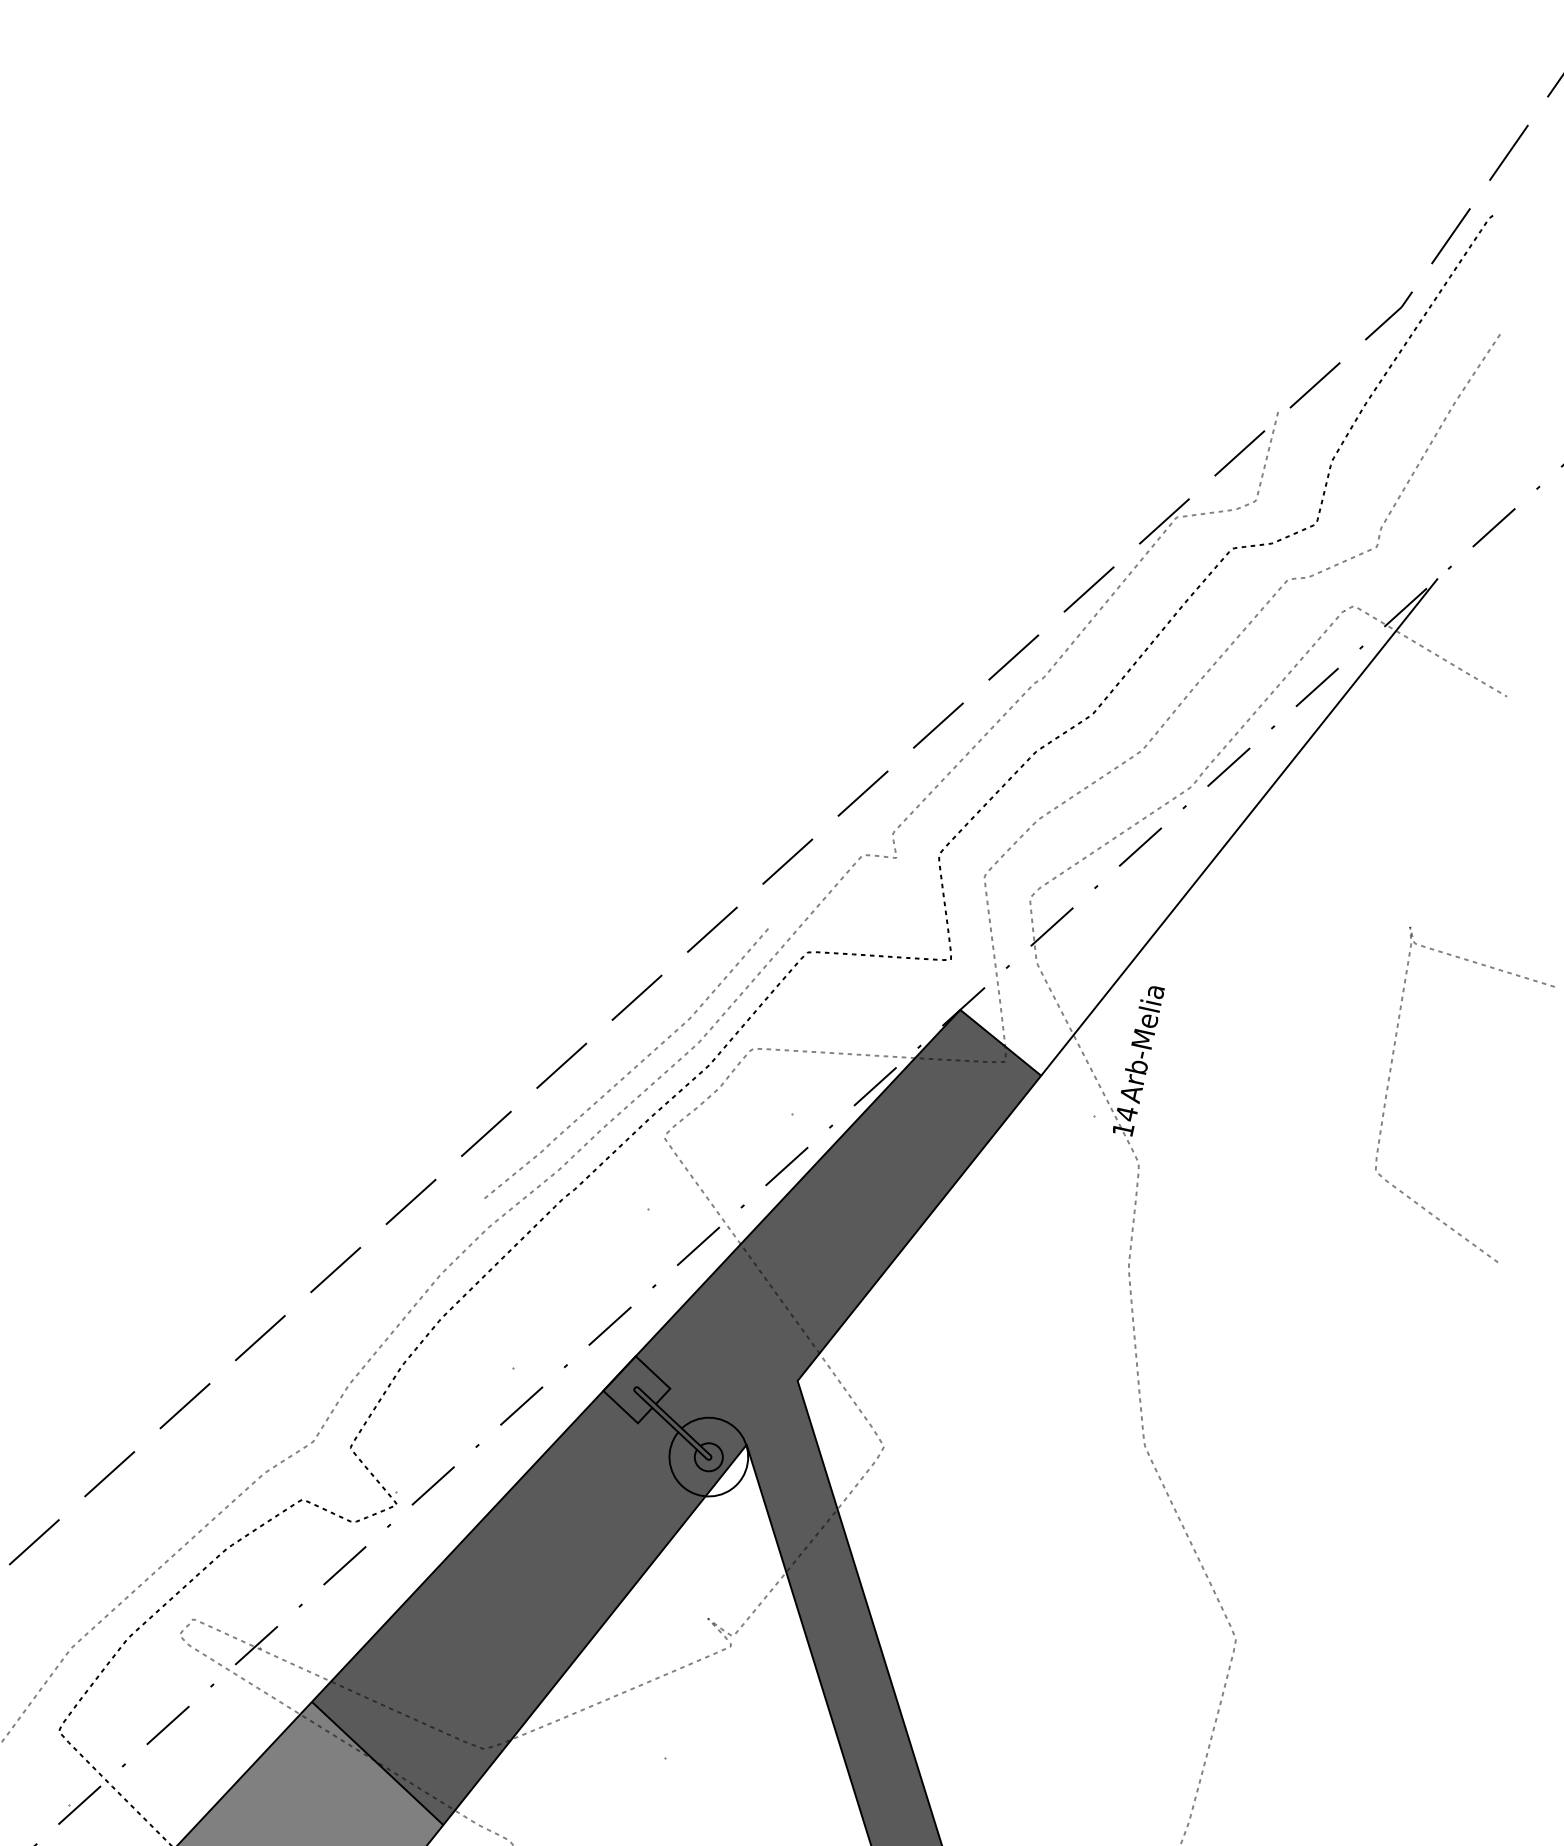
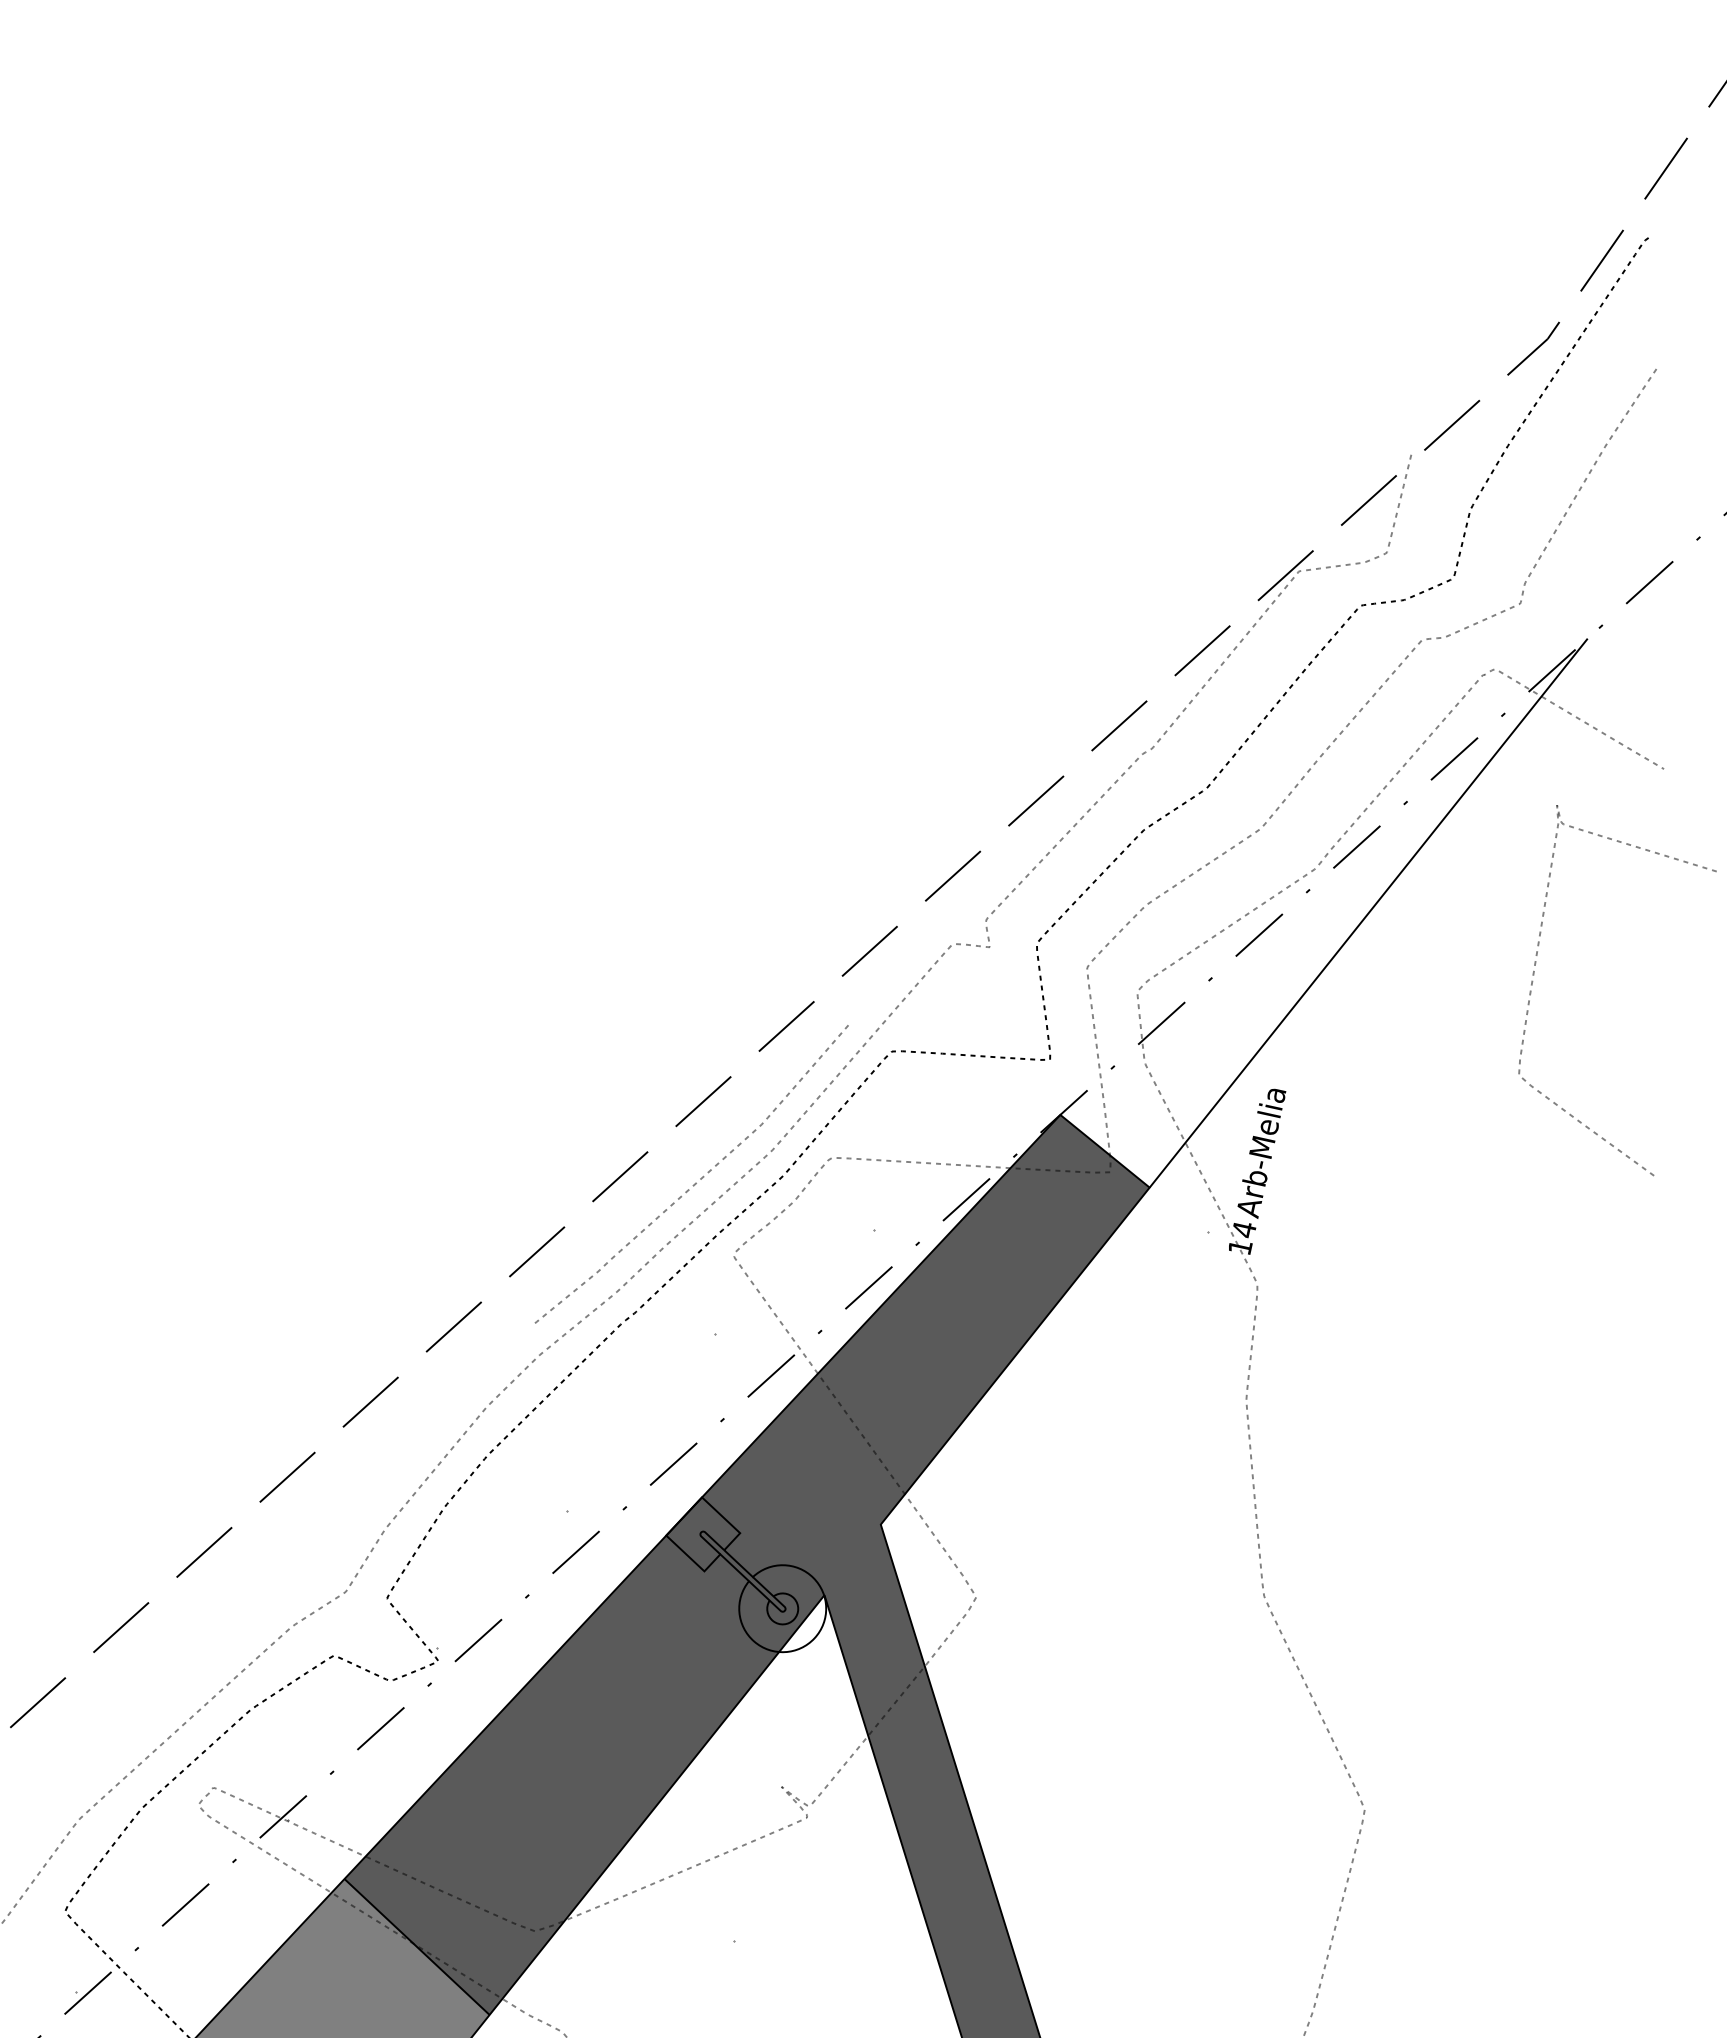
curve: (1389, 1081) -> (1534, 975), moved

